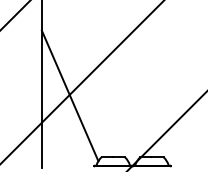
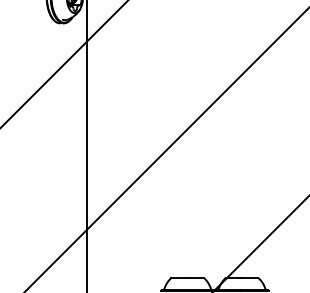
line: (69, 95) -> (126, 191), removed

